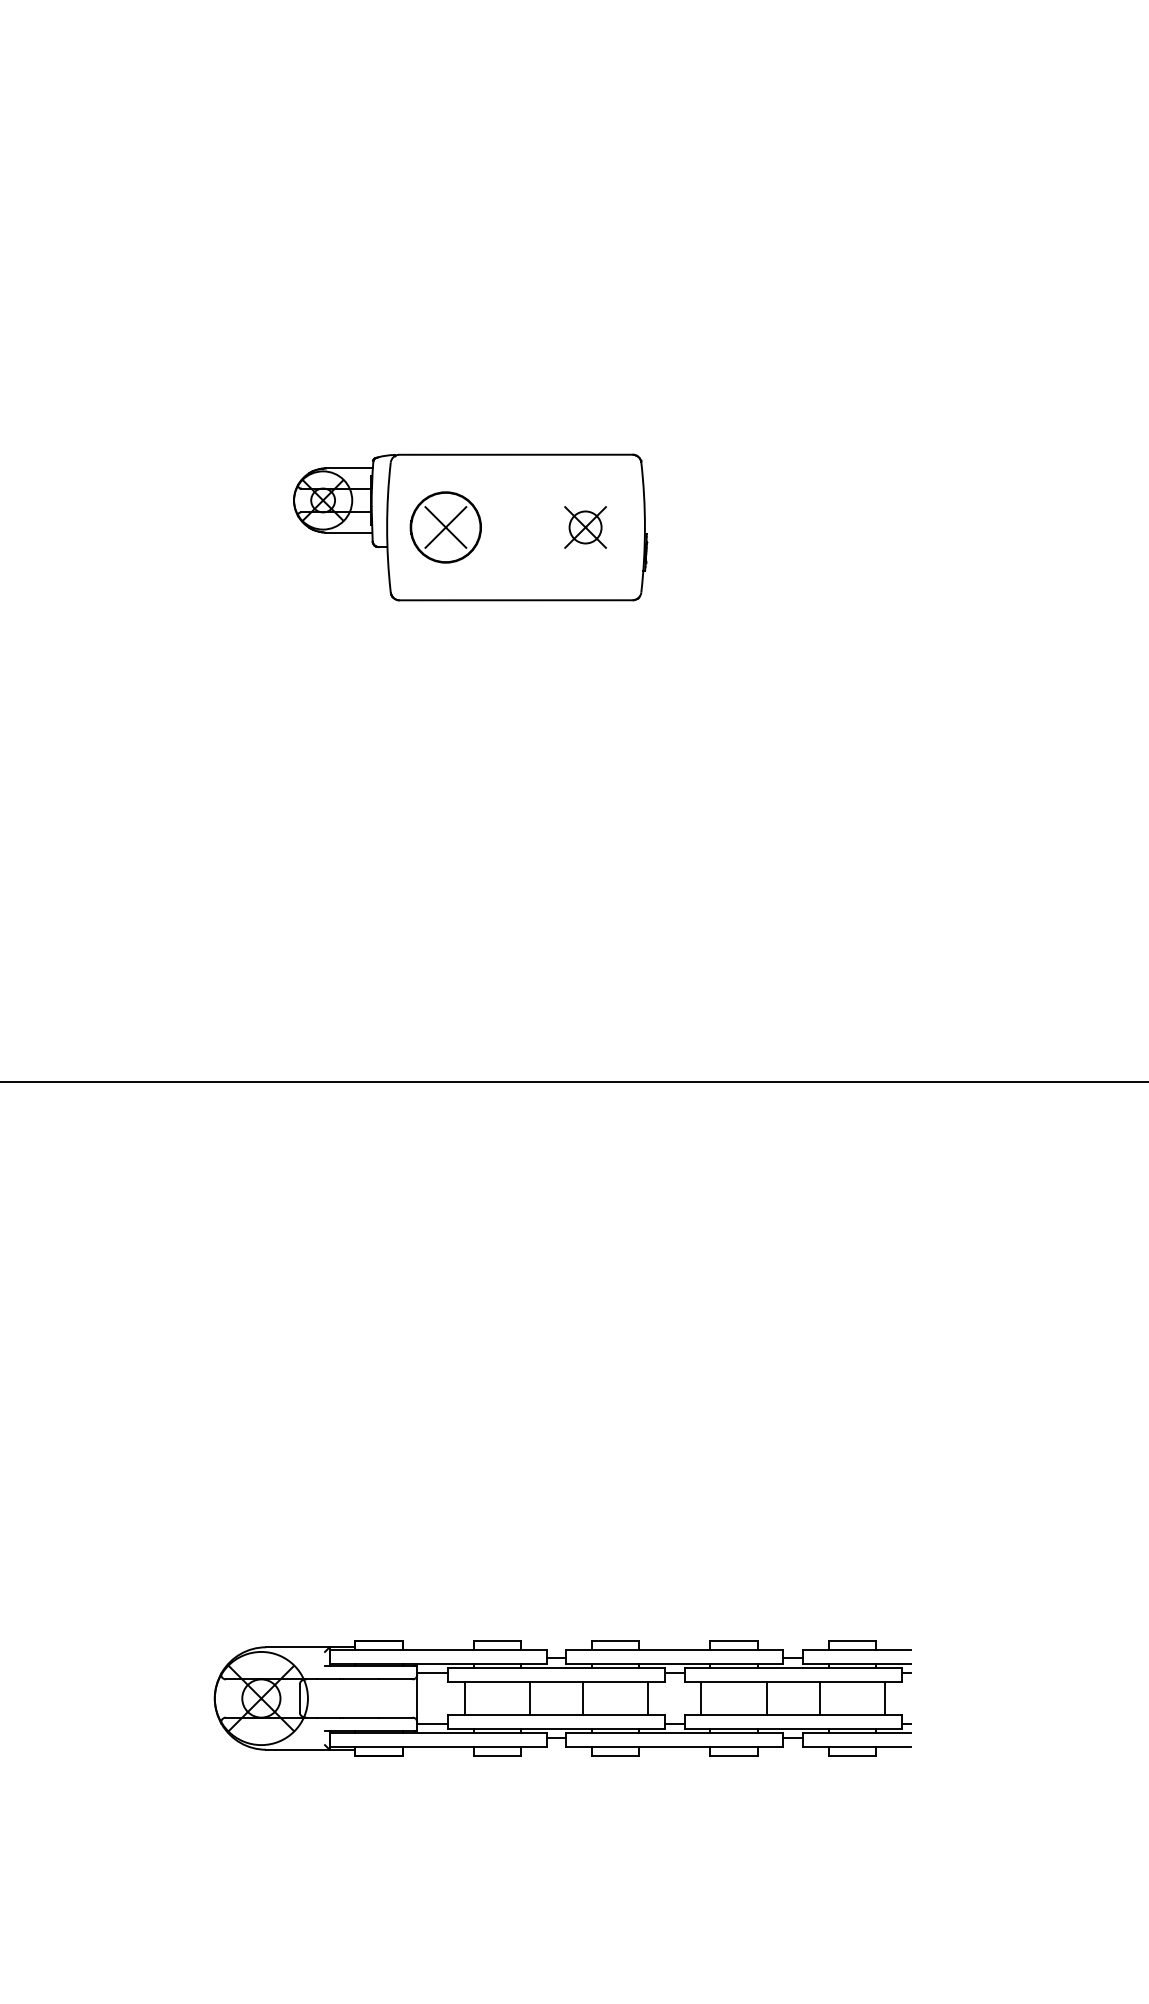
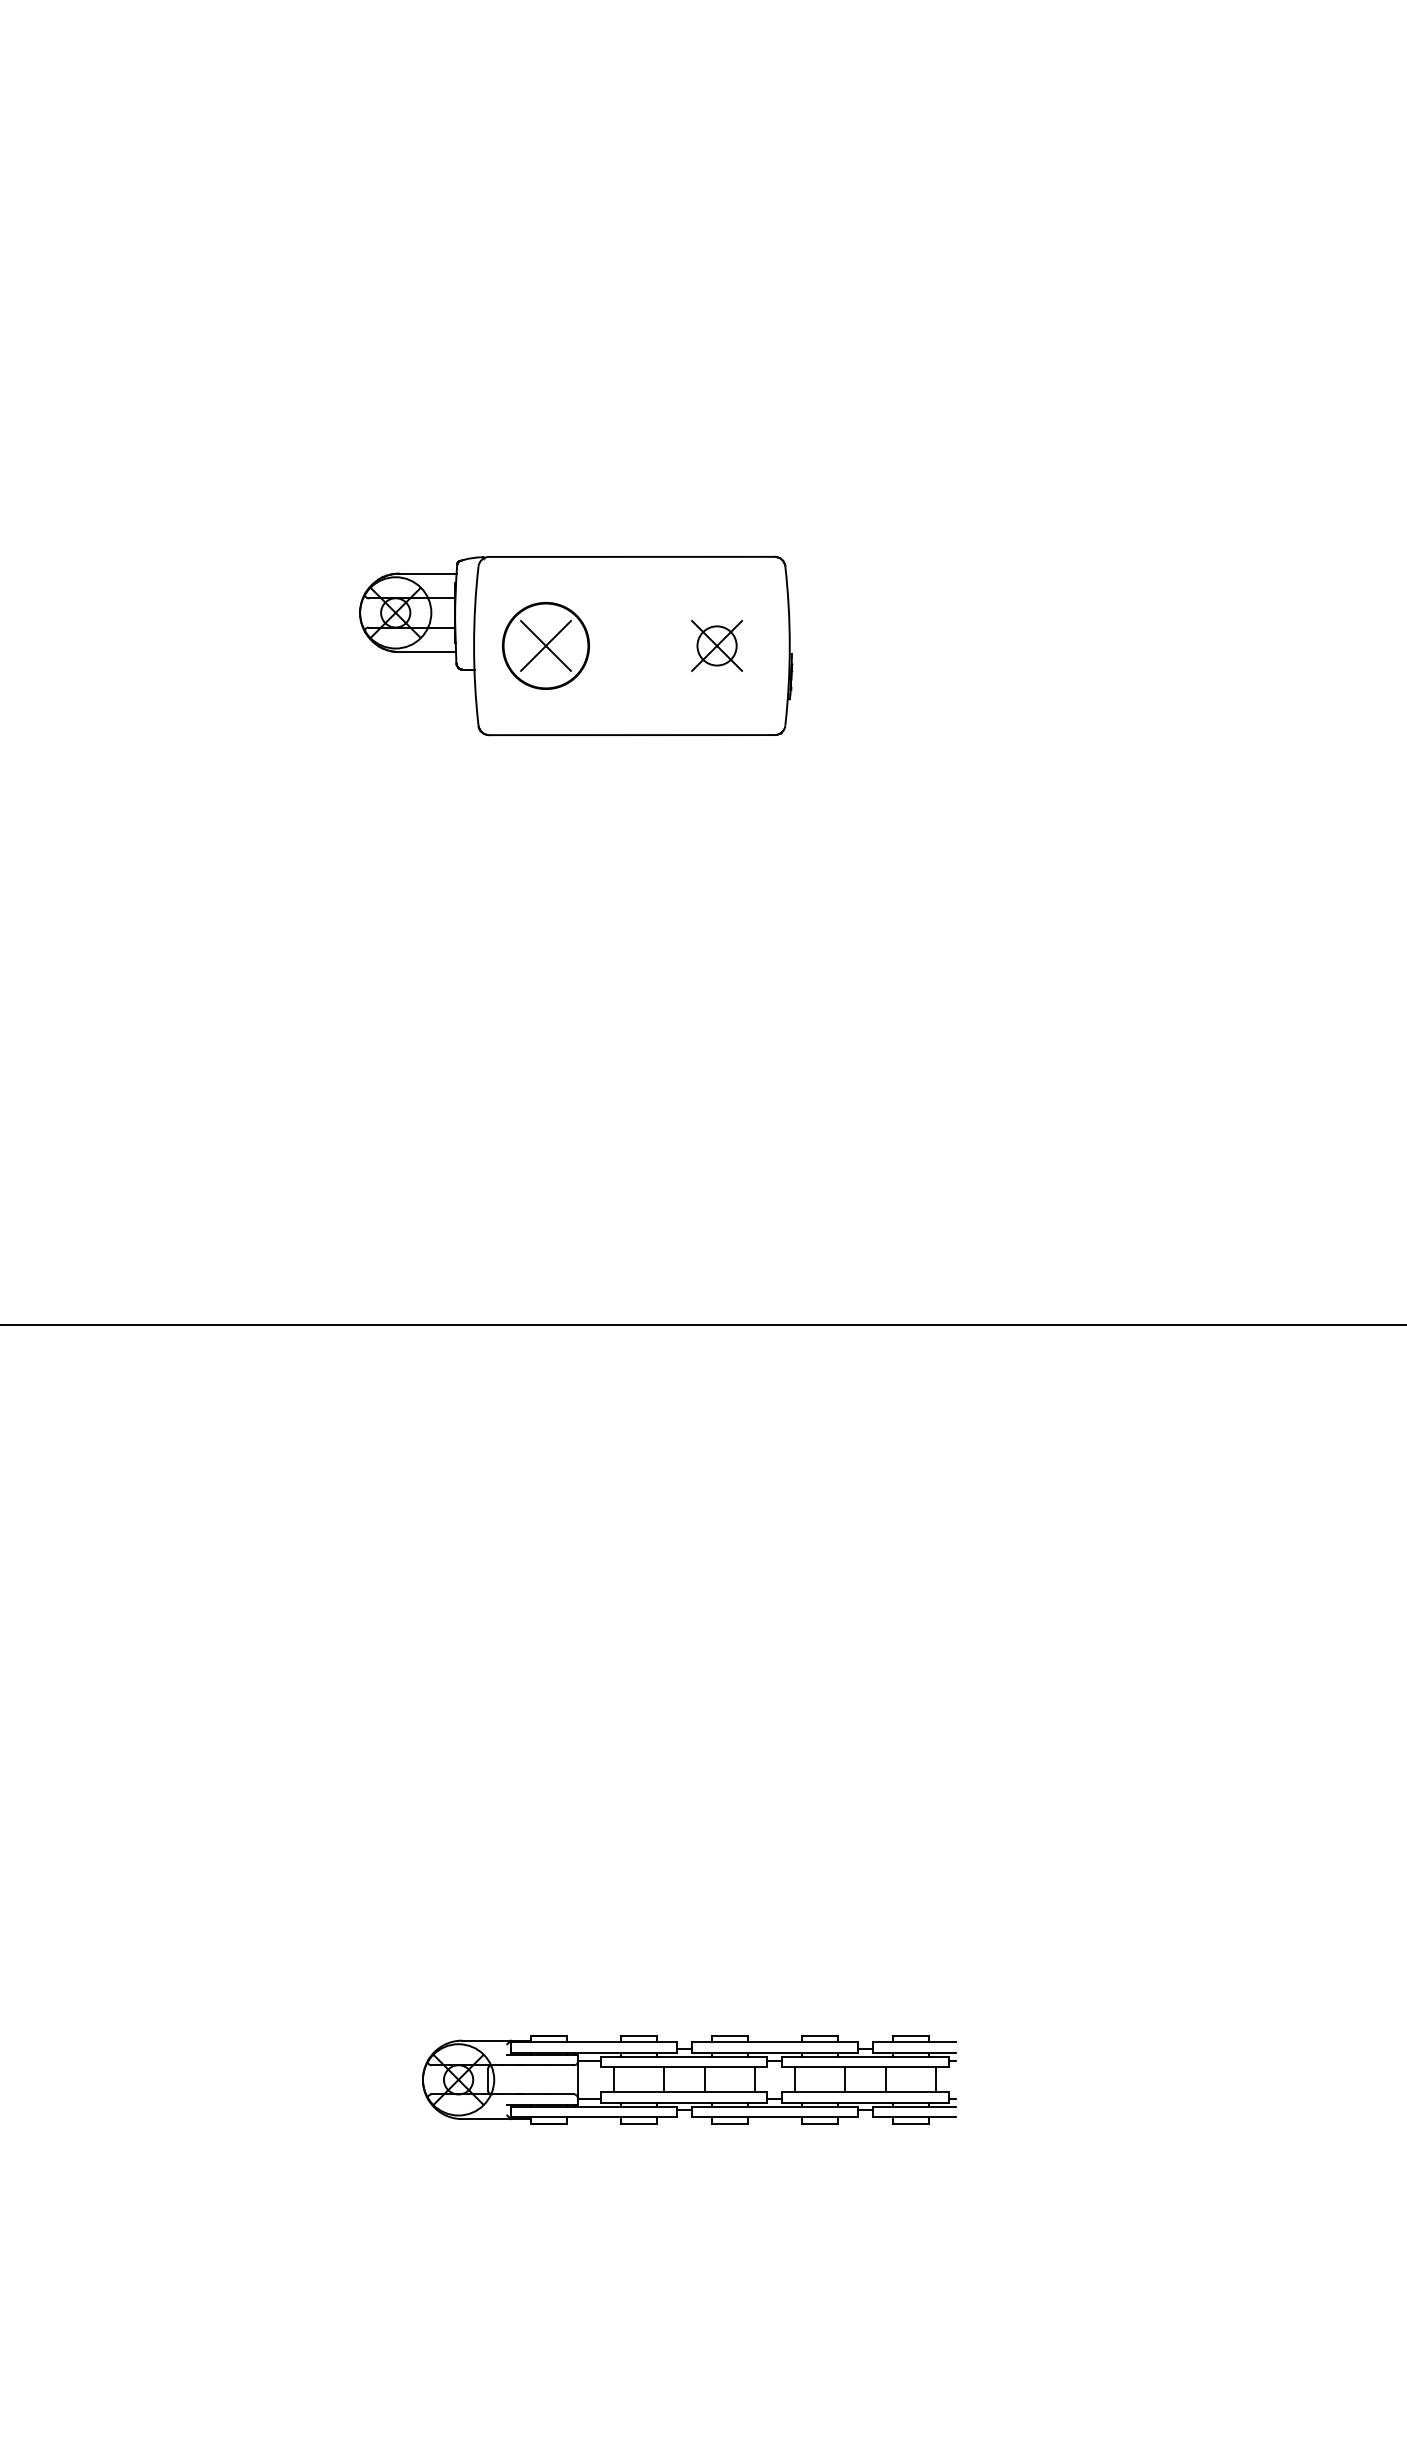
part: (562, 1698) -> (688, 2079), size x0.62

